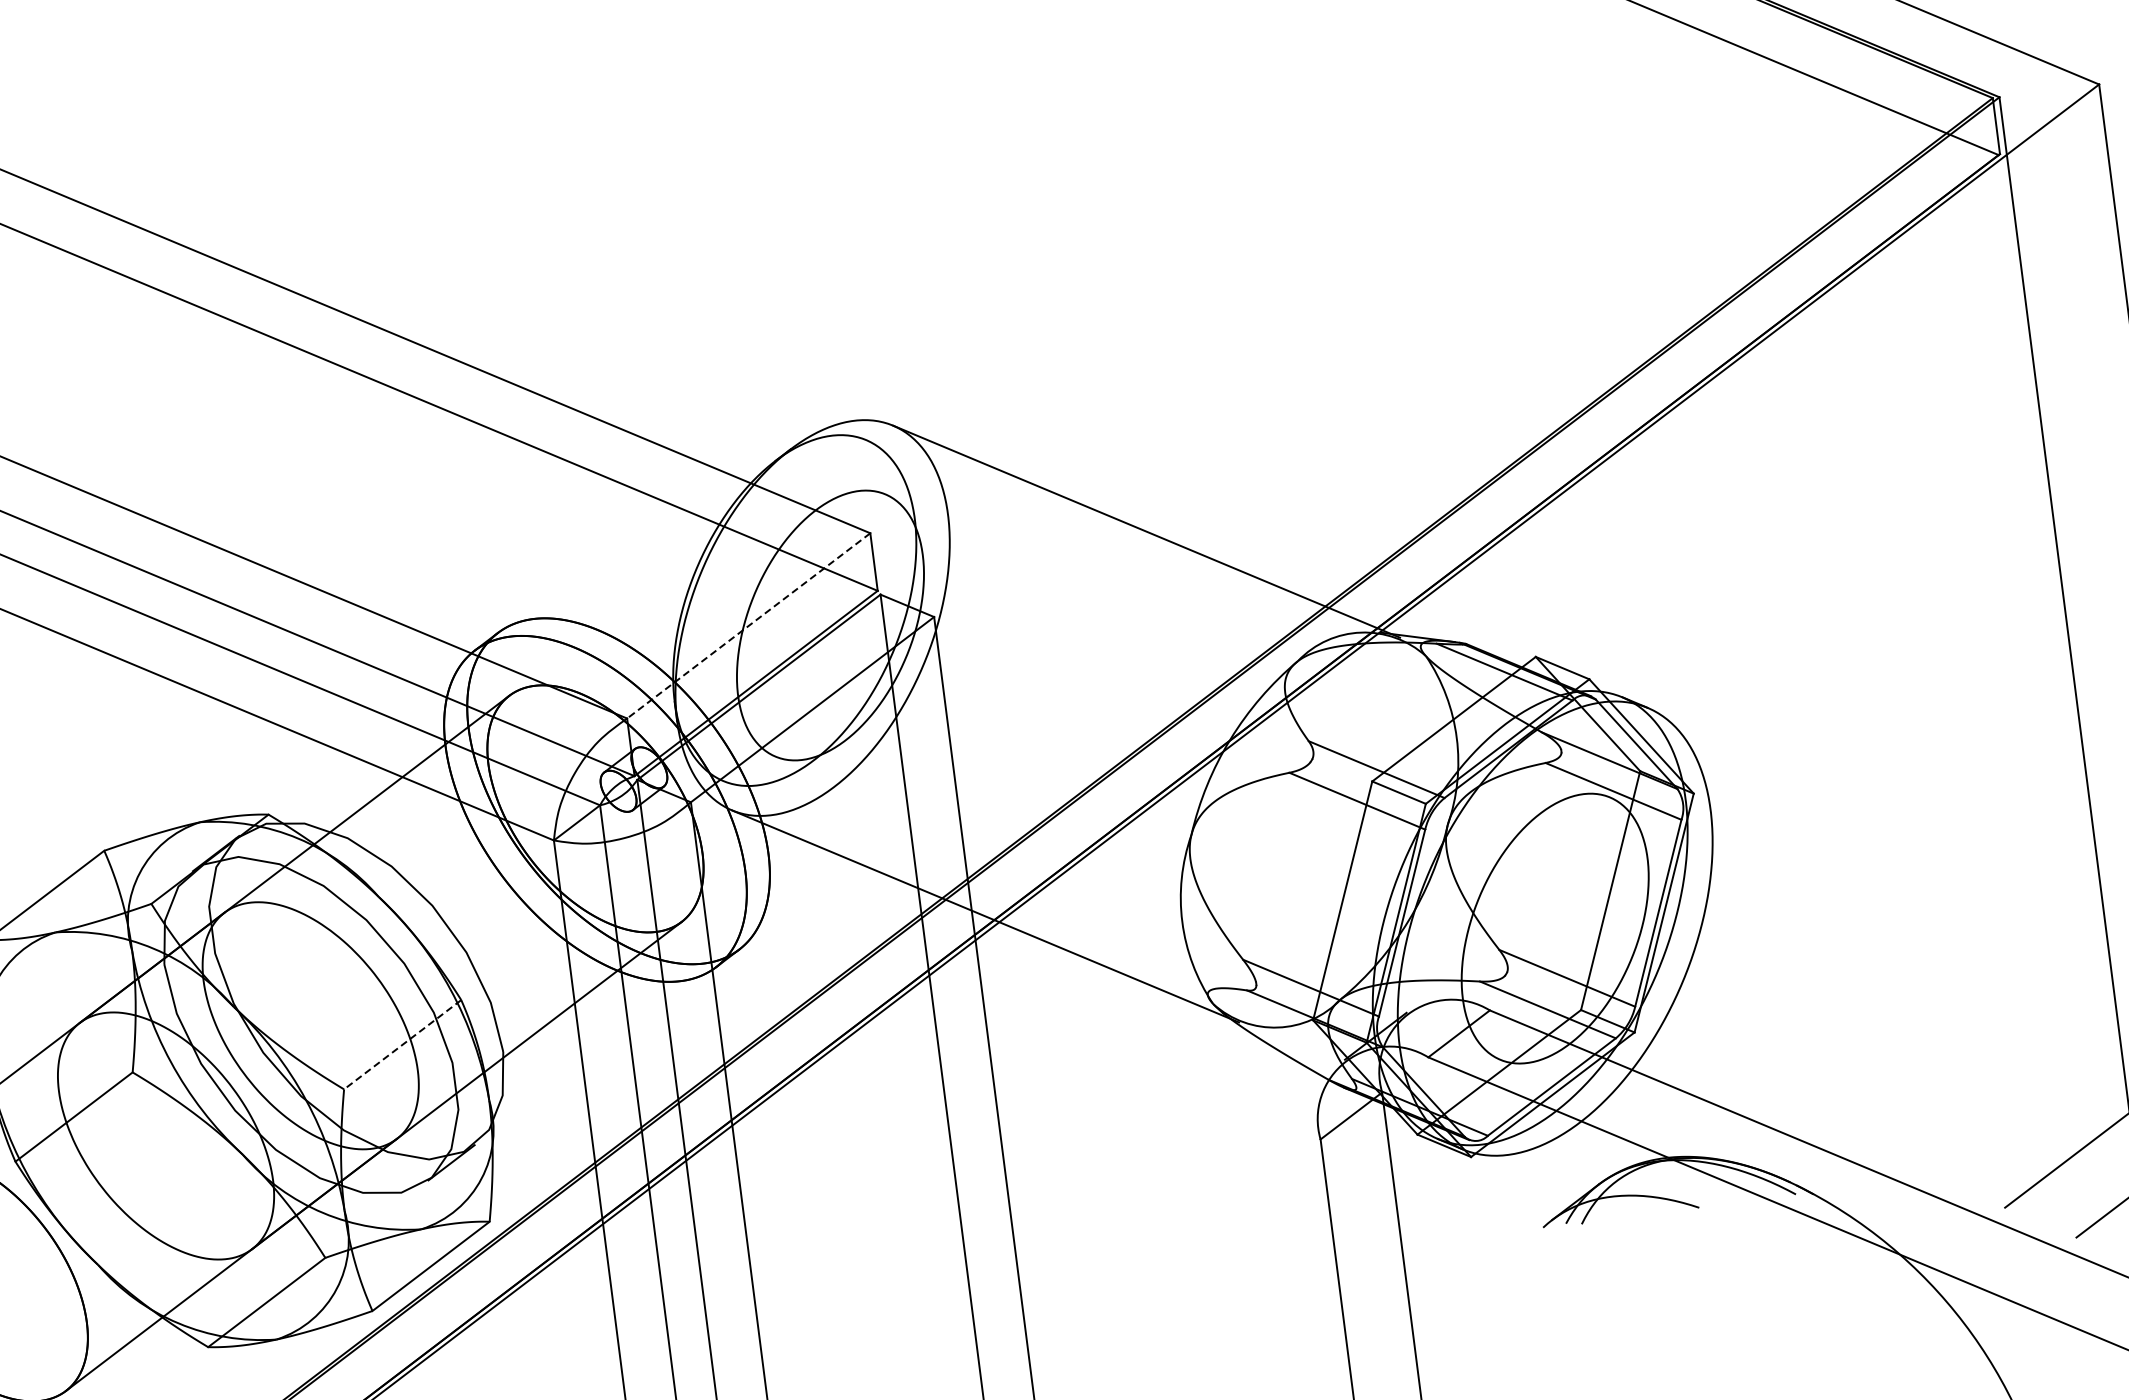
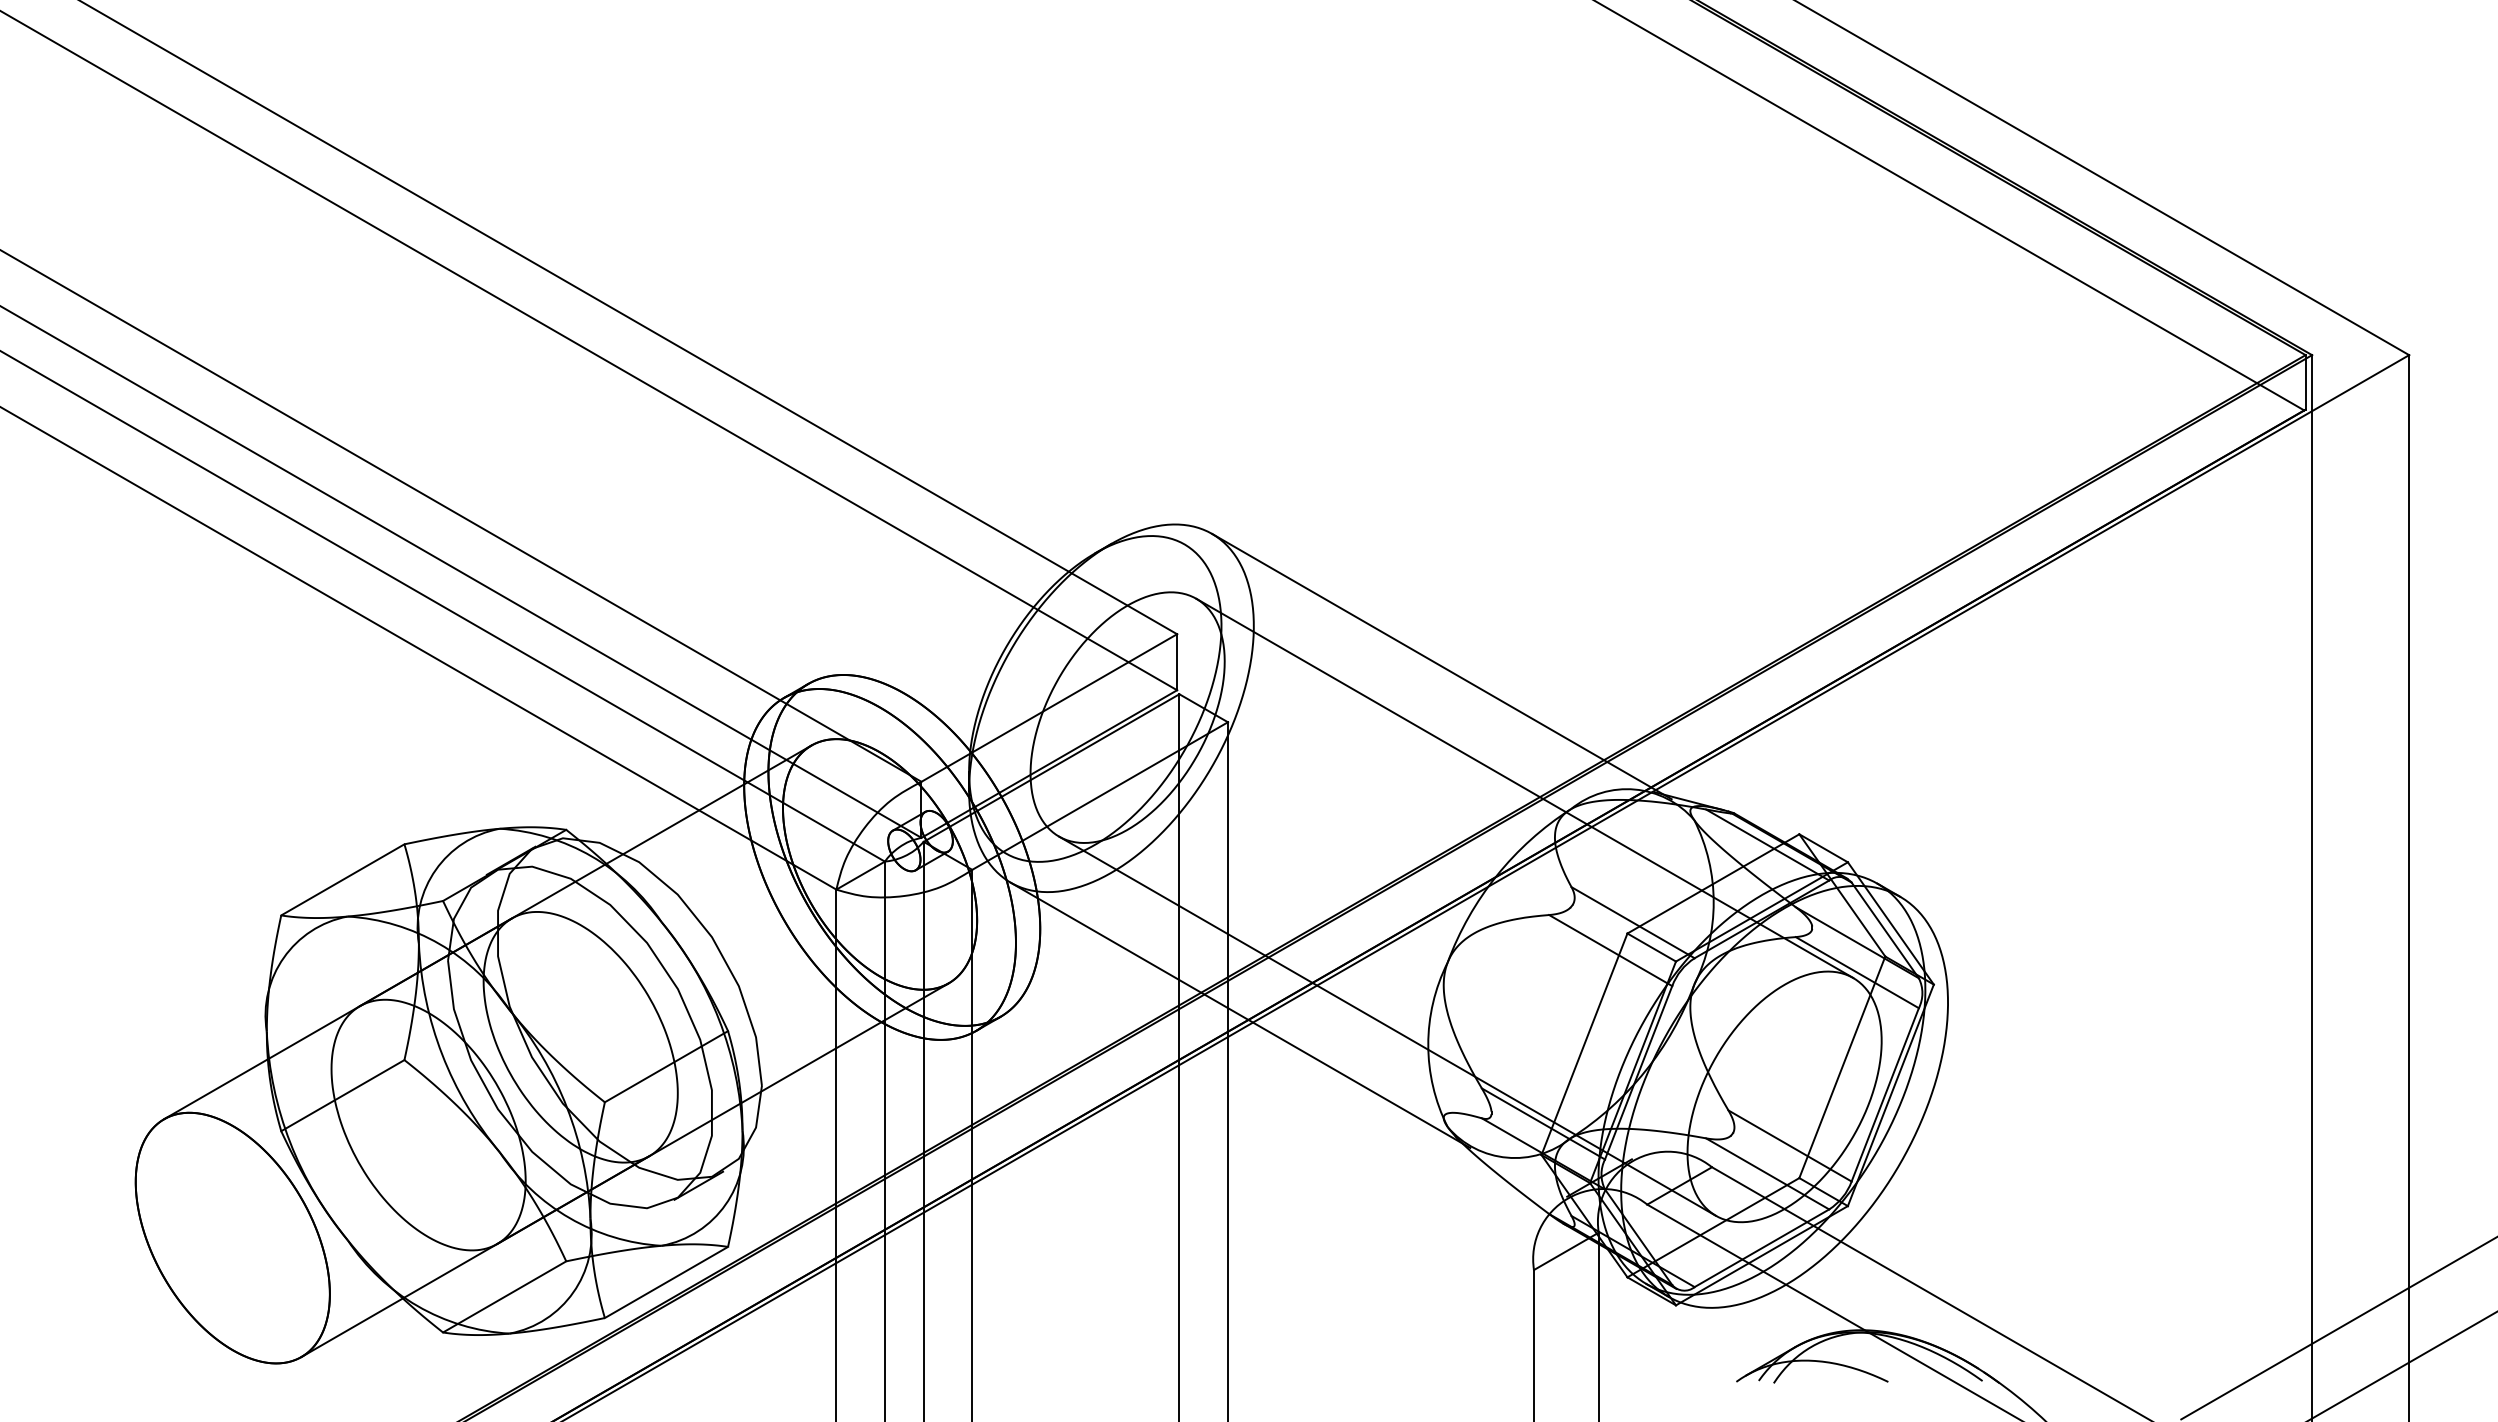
line: (749, 626) -> (1049, 708), dashed -> solid
line: (1247, 645) -> (1524, 787), added
line: (1137, 907) -> (1387, 1025), added
line: (402, 1044) -> (666, 1066), dashed -> solid

